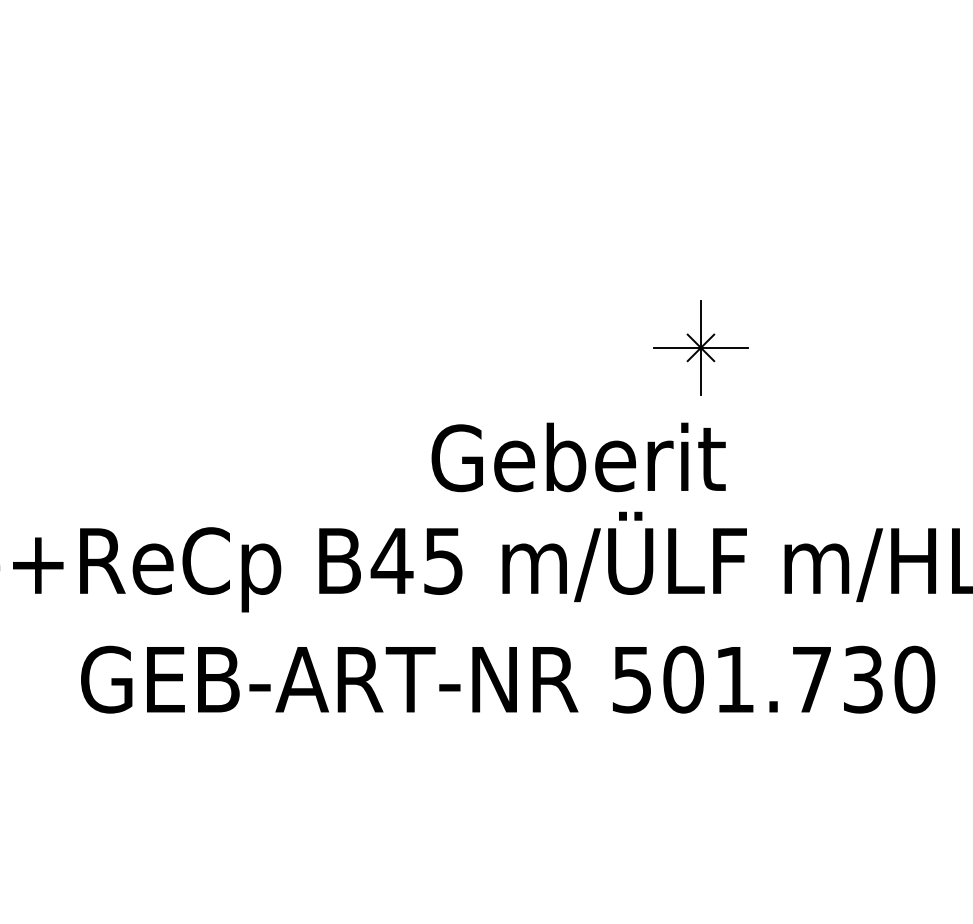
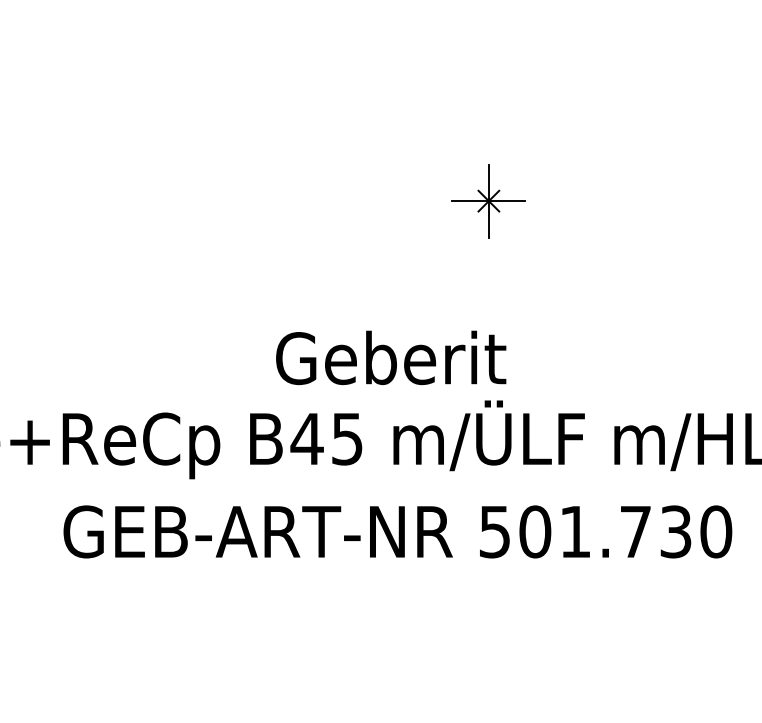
part: (700, 348) -> (488, 201), moved
text: (579, 456) -> (391, 357), moved

